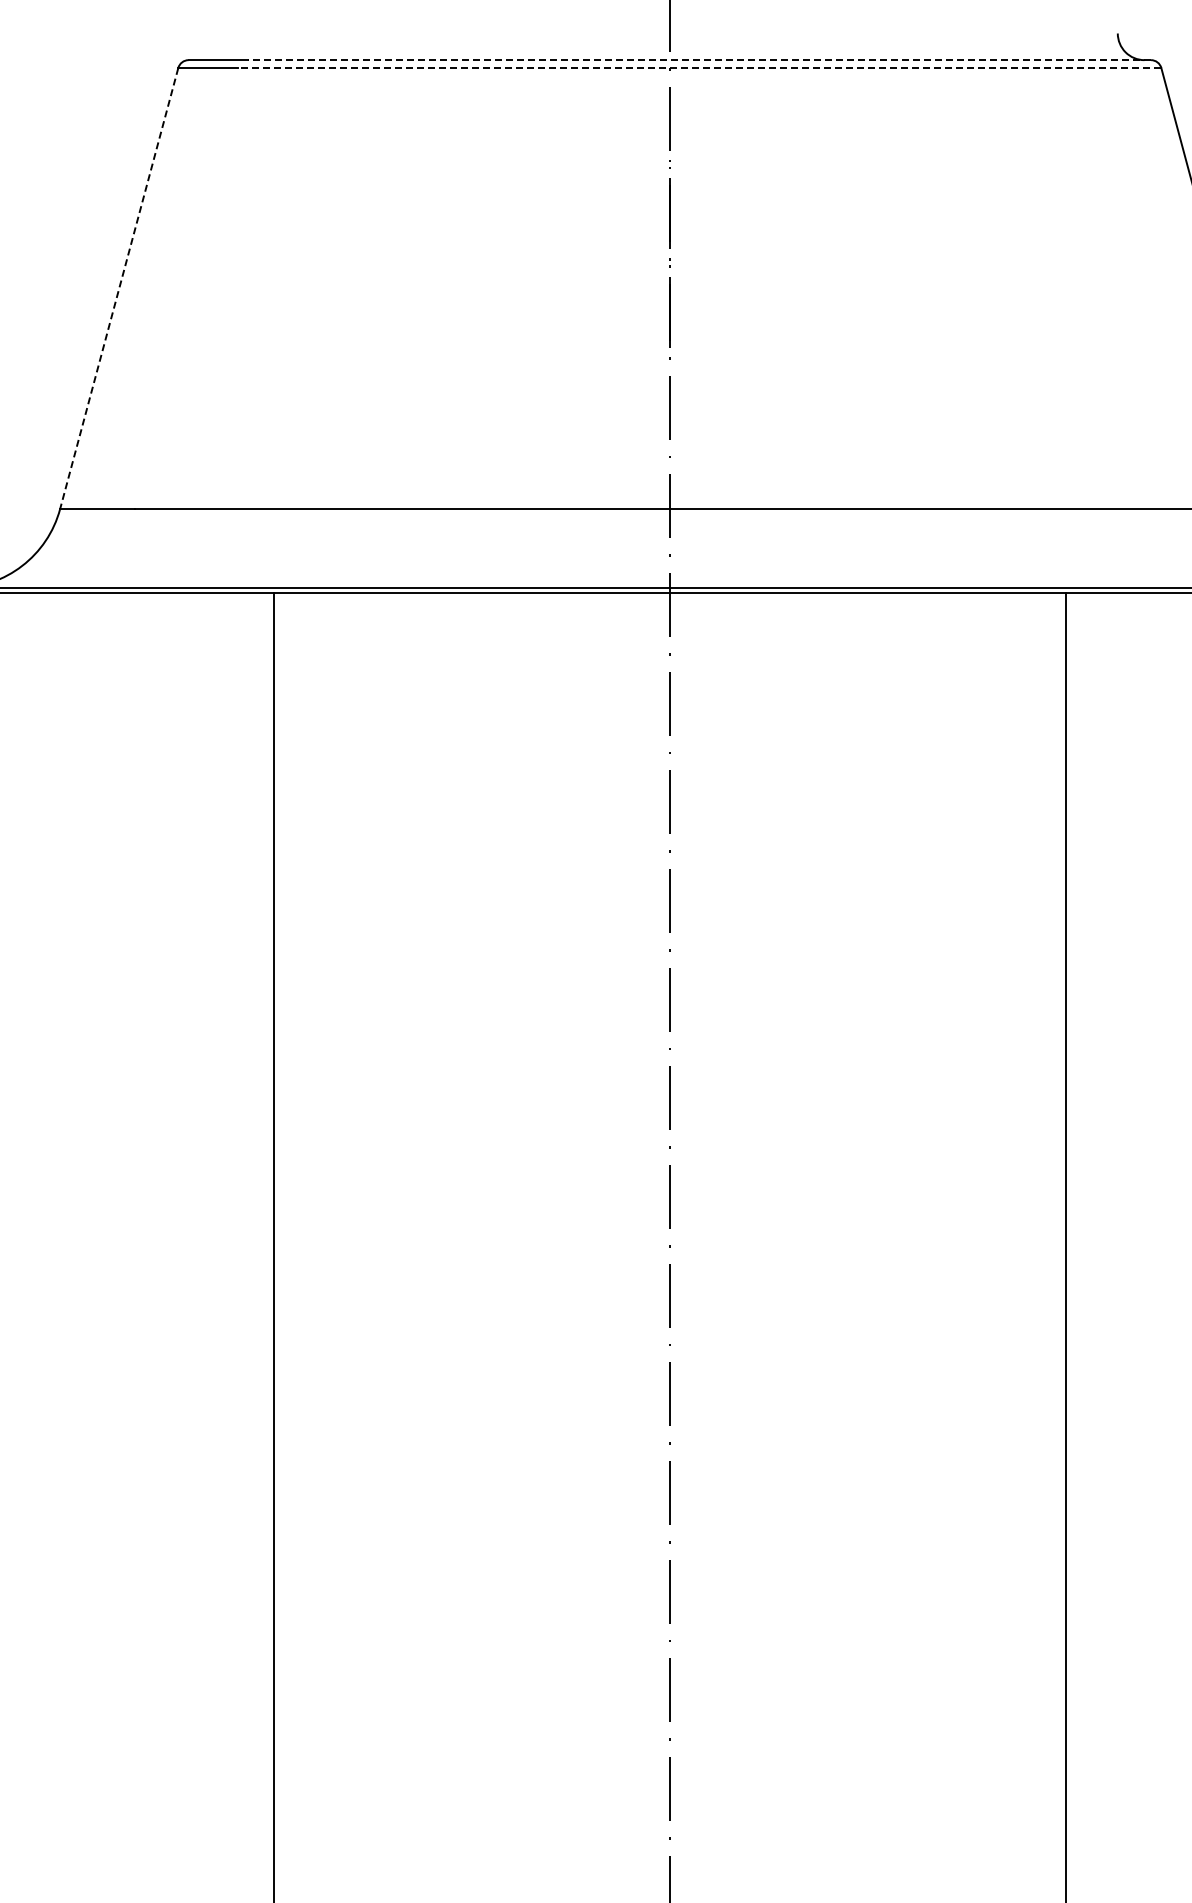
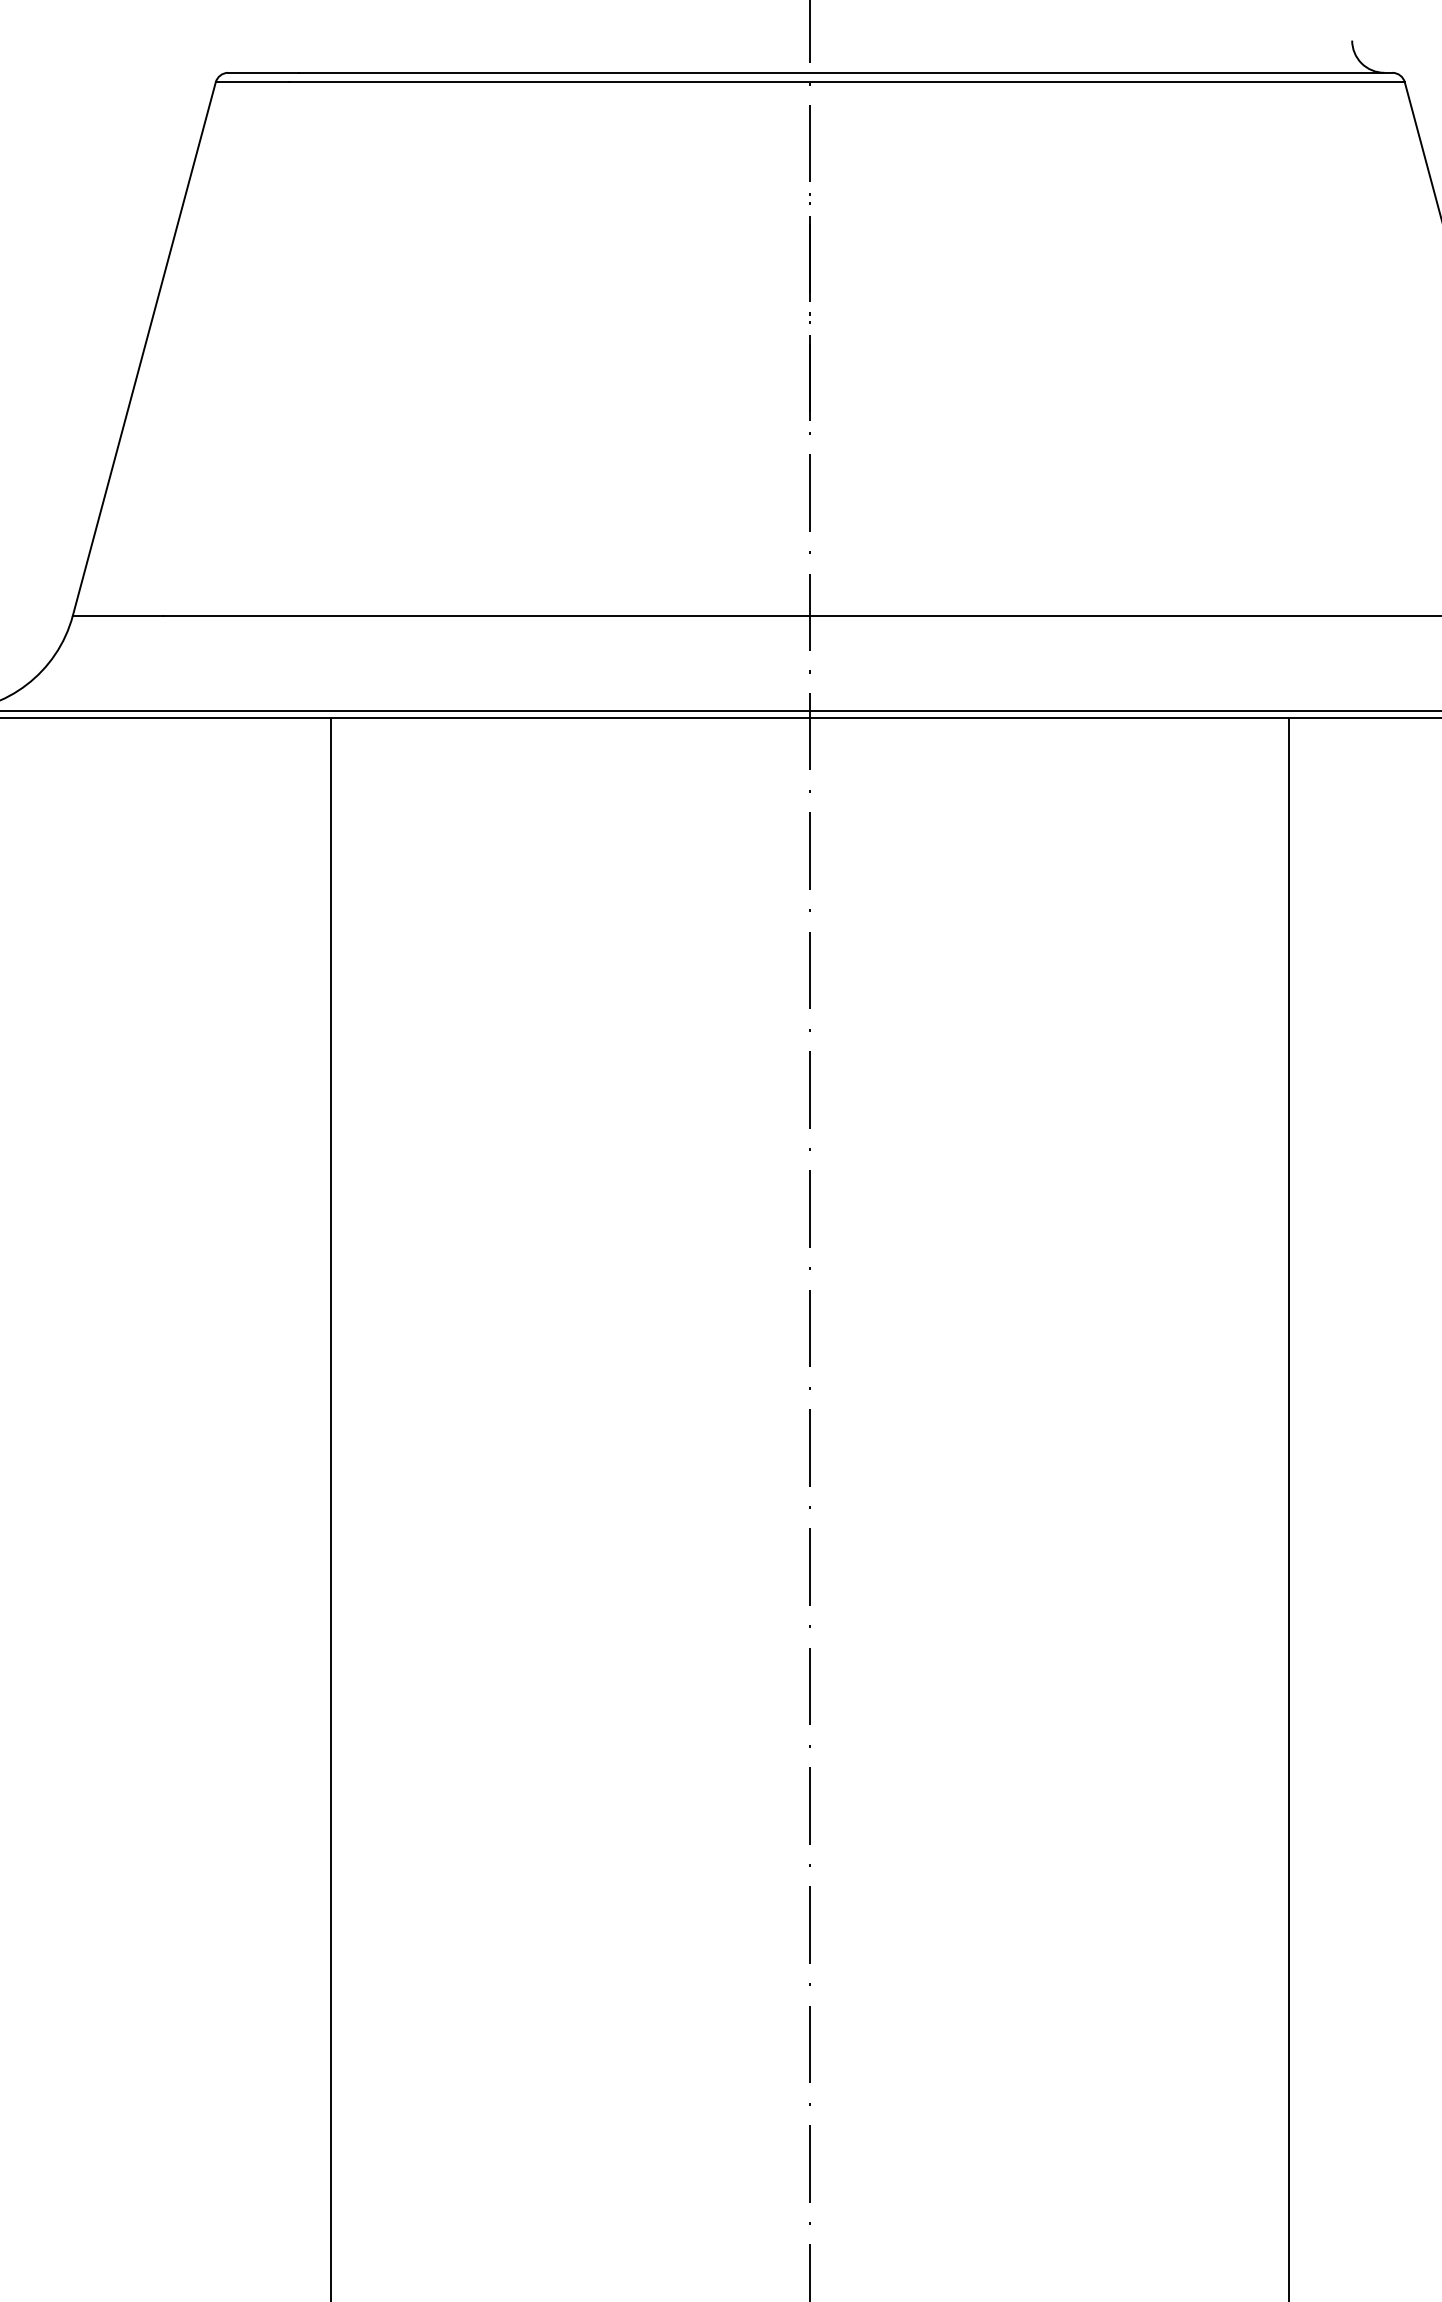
line: (699, 60) -> (846, 73), dashed -> solid
line: (699, 68) -> (846, 82), dashed -> solid
line: (119, 289) -> (144, 350), dashed -> solid

